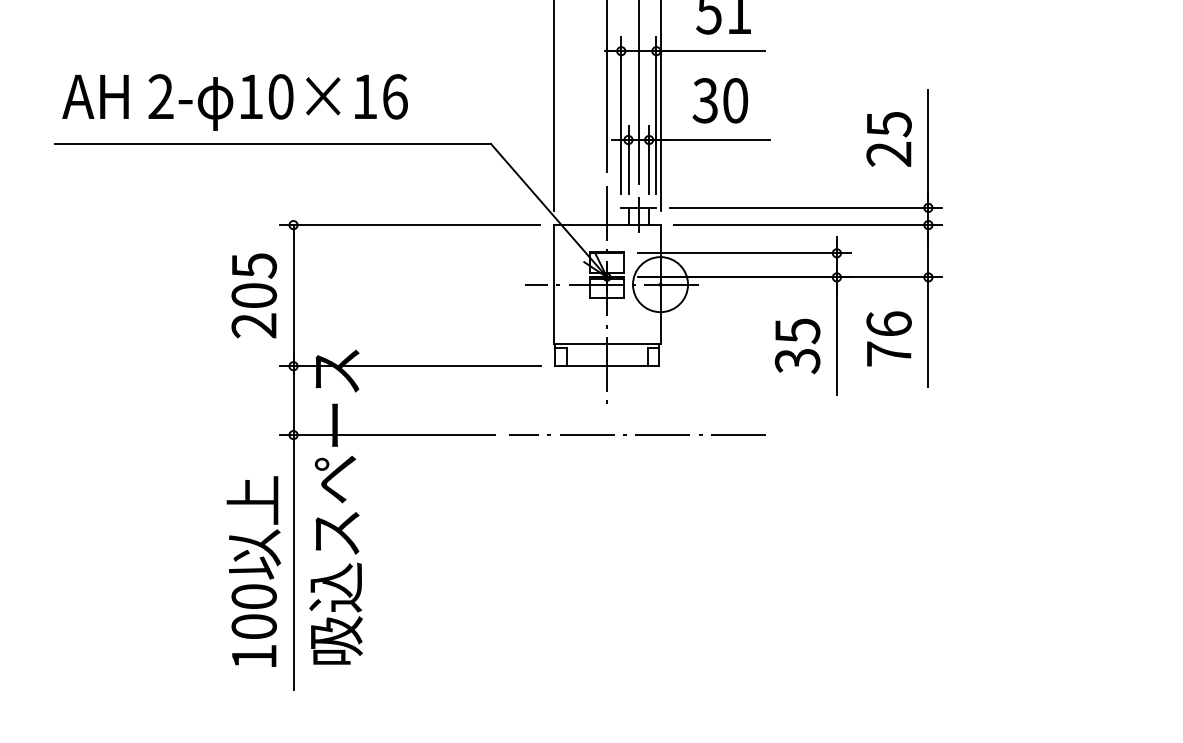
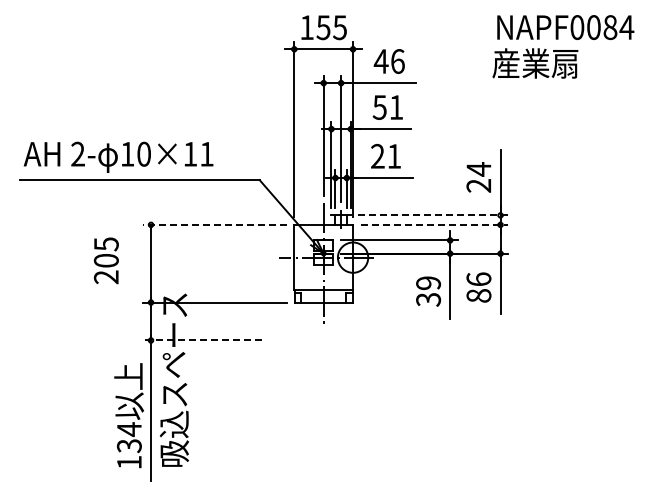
text: (394, 95) -> (206, 153), 10×16 -> 10×11
text: (719, 99) -> (385, 155), 30 -> 21
text: (888, 124) -> (478, 169), 25 -> 24
line: (806, 208) -> (433, 215), solid -> dashed
line: (410, 224) -> (215, 224), solid -> dashed
line: (808, 224) -> (434, 224), solid -> dashed
text: (254, 295) -> (106, 260), moved
text: (797, 331) -> (428, 283), 35 -> 39
text: (888, 353) -> (478, 295), 76 -> 86
line: (637, 433) -> (340, 339), removed
line: (387, 435) -> (202, 340), solid -> dashed
text: (252, 611) -> (128, 437), 100 -> 134

